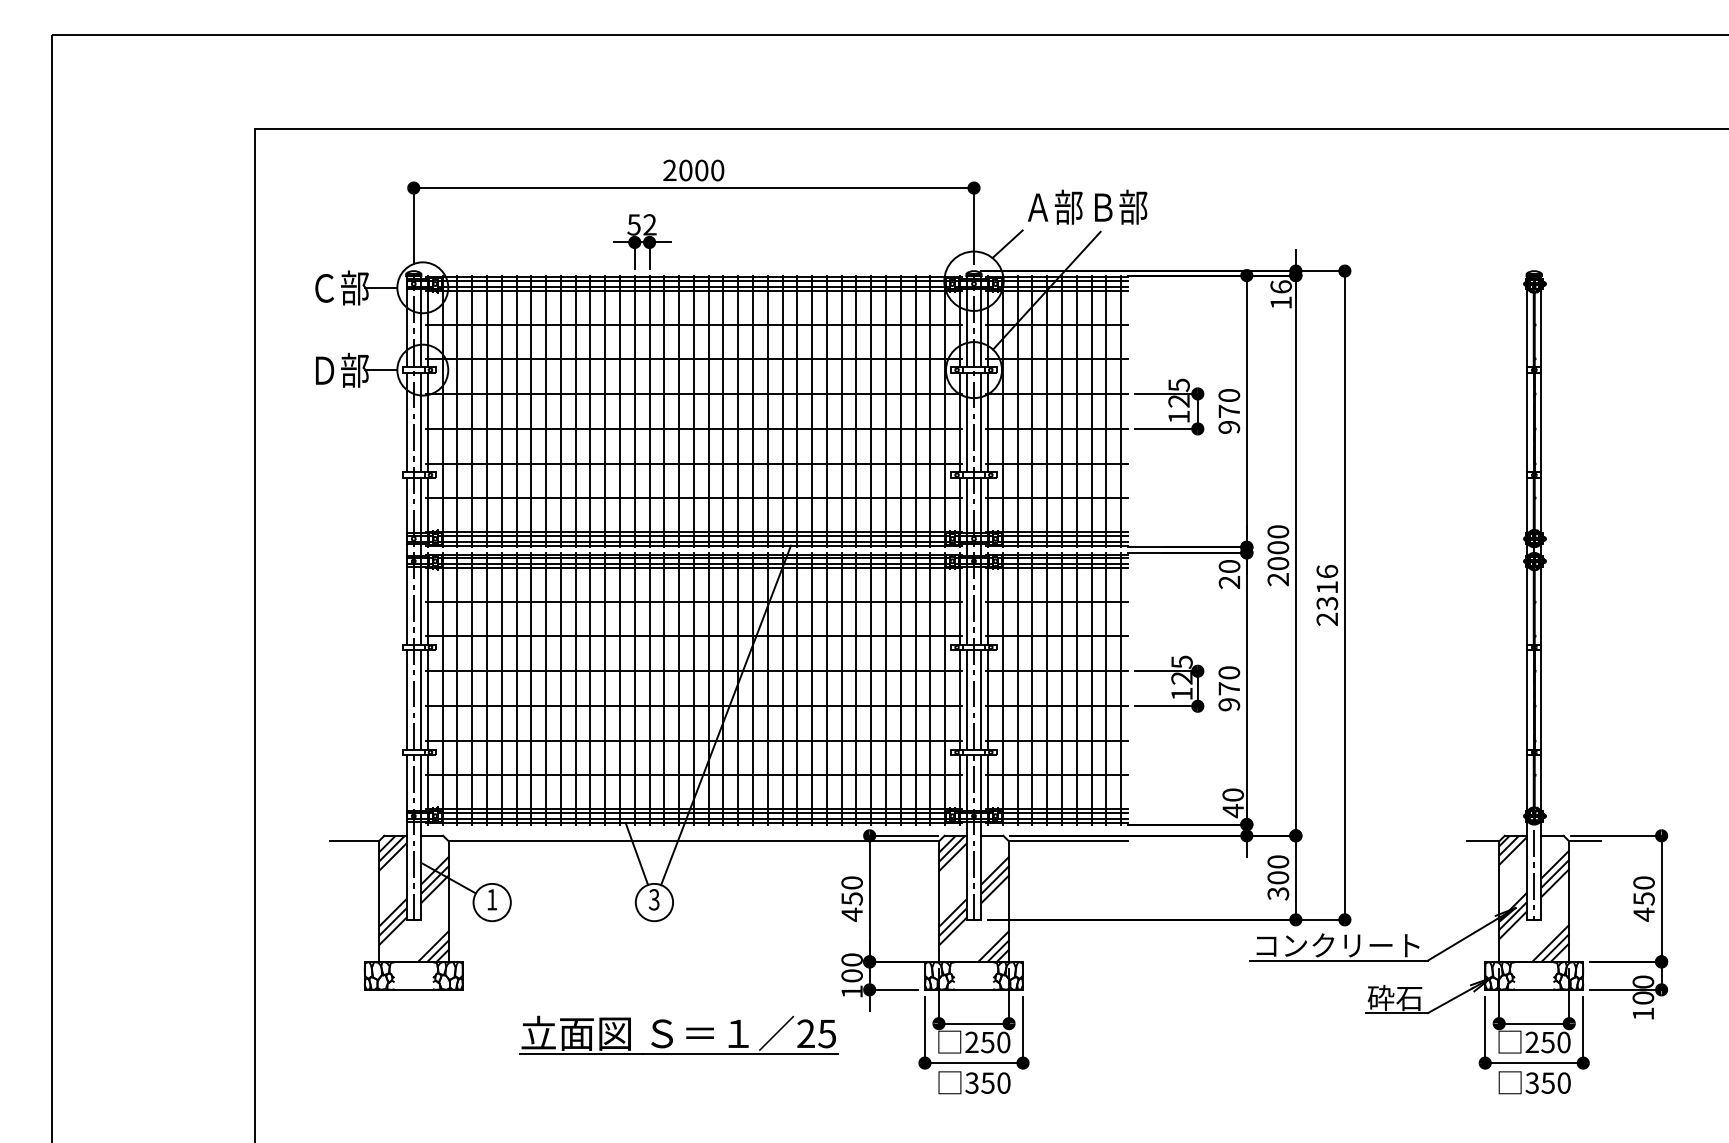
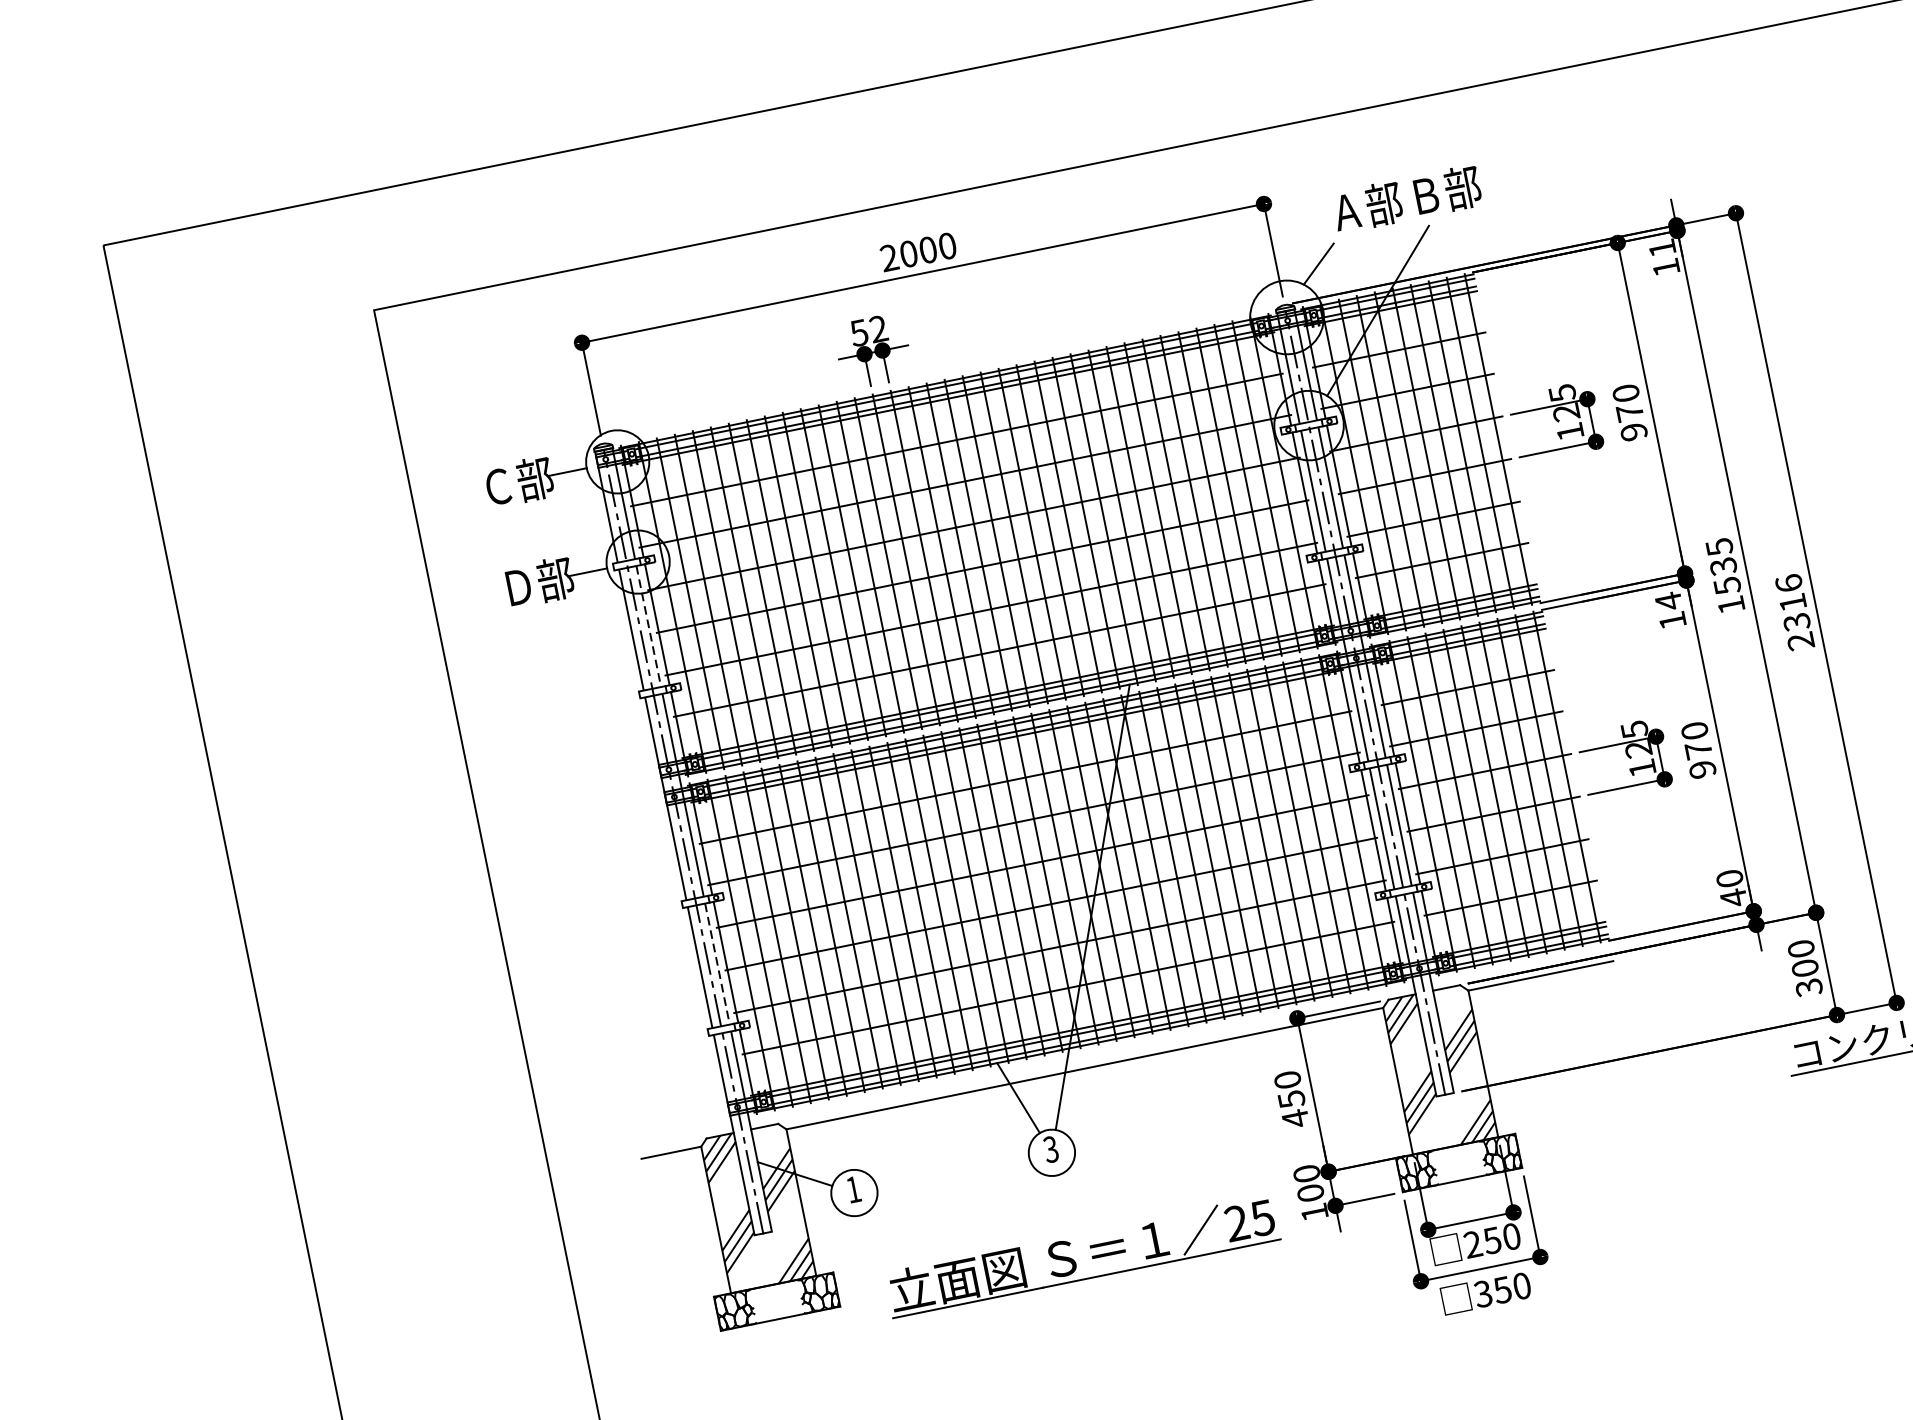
text: (1280, 286) -> (1661, 247), 16 -> 11
line: (420, 422) -> (648, 626), solid -> dashed
text: (1278, 555) -> (1725, 575), 2000 -> 1535
text: (1229, 574) -> (1670, 611), 20 -> 14
line: (420, 699) -> (716, 963), solid -> dashed
part: (672, 1037) -> (1075, 1260), moved

